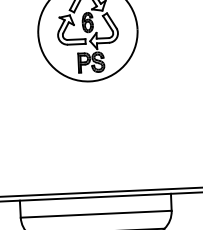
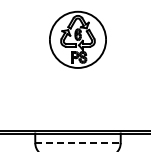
line: (97, 214) -> (78, 143), solid -> dashed

